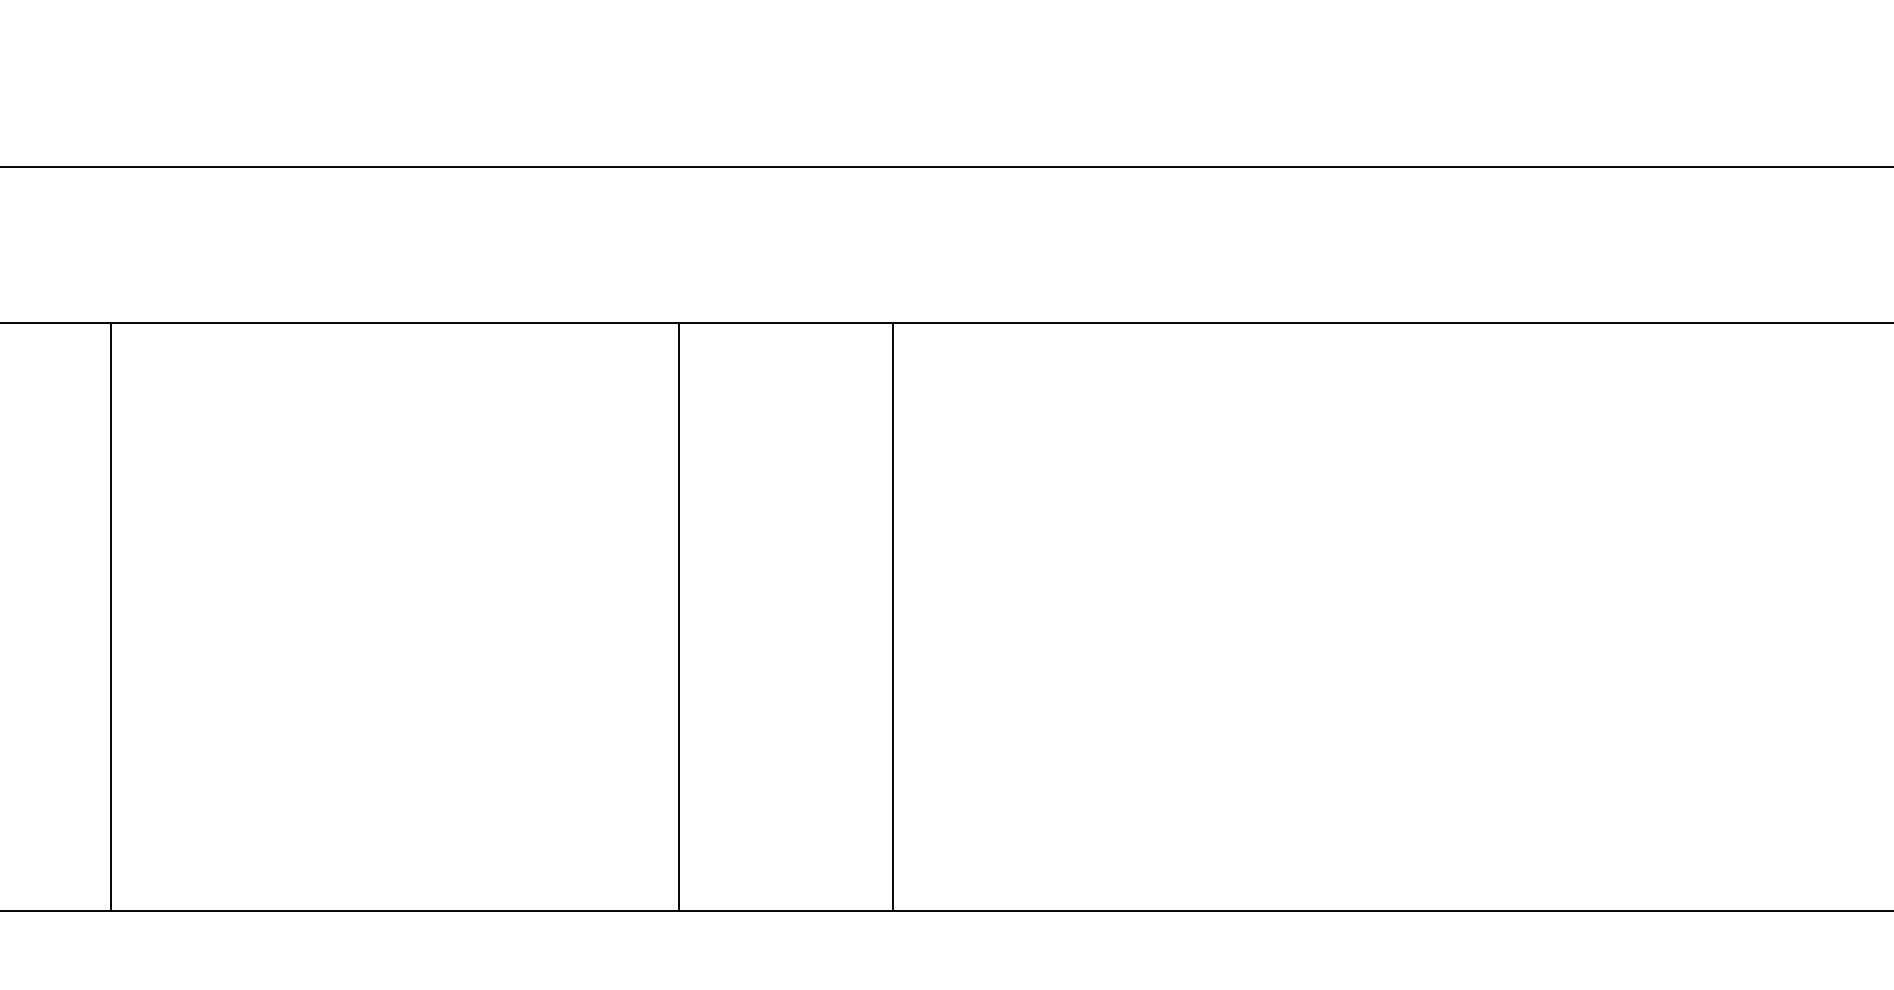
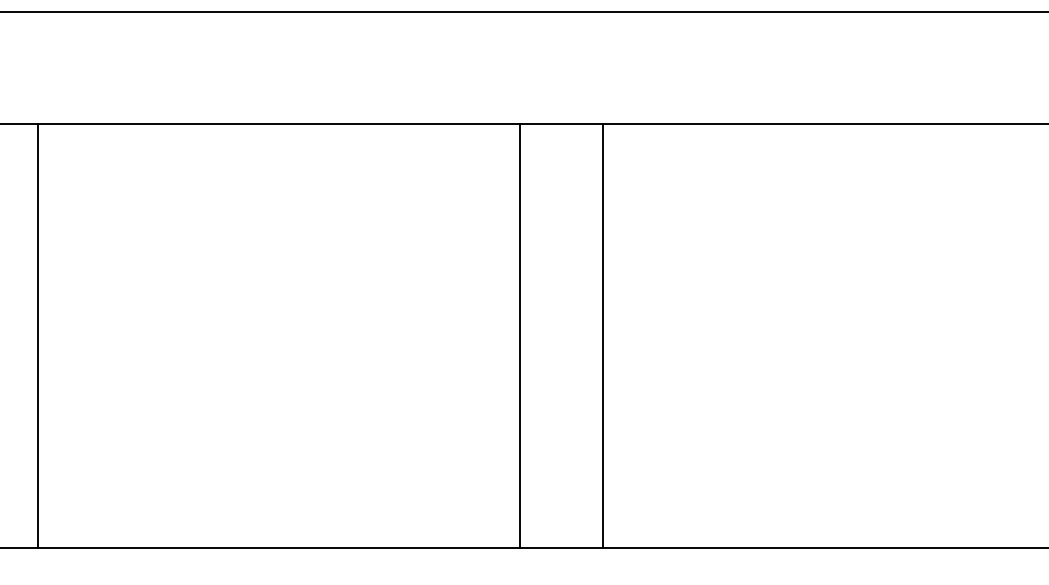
line: (110, 616) -> (37, 335), moved
line: (679, 616) -> (519, 335), moved
line: (892, 616) -> (602, 335), moved

